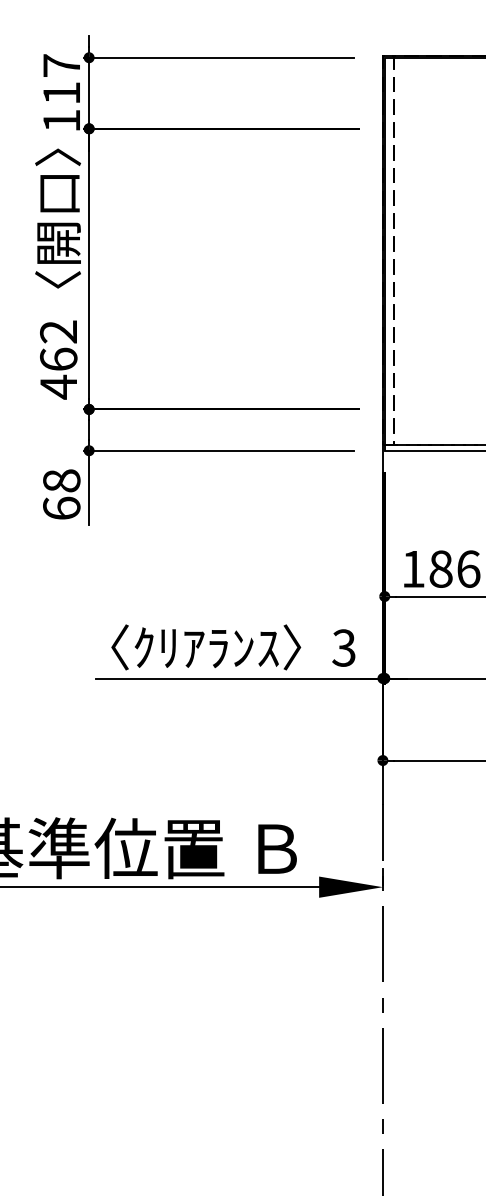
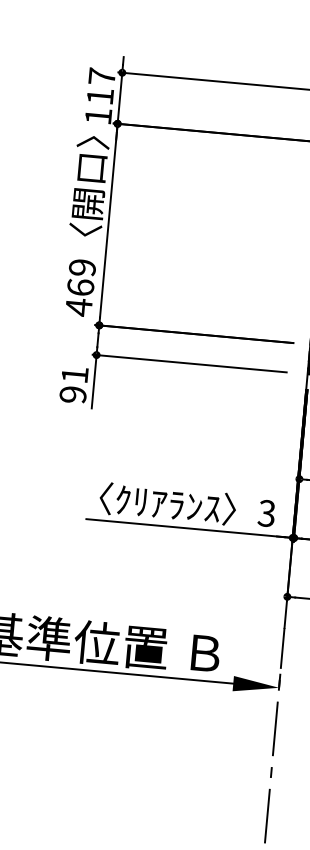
text: (58, 331) -> (82, 267), 462 -> 469
text: (61, 494) -> (73, 384), 68 -> 91

